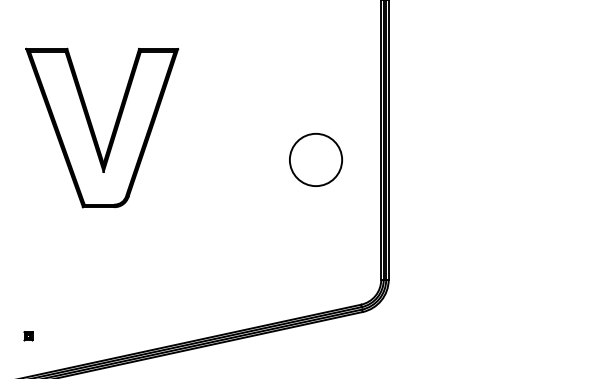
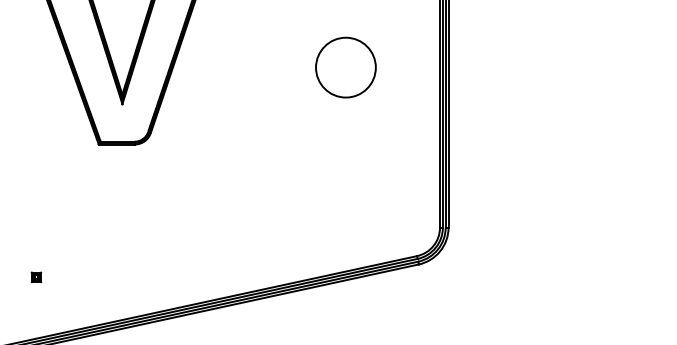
circle: (315, 159) -> (345, 67), moved
part: (28, 336) -> (36, 277), moved

